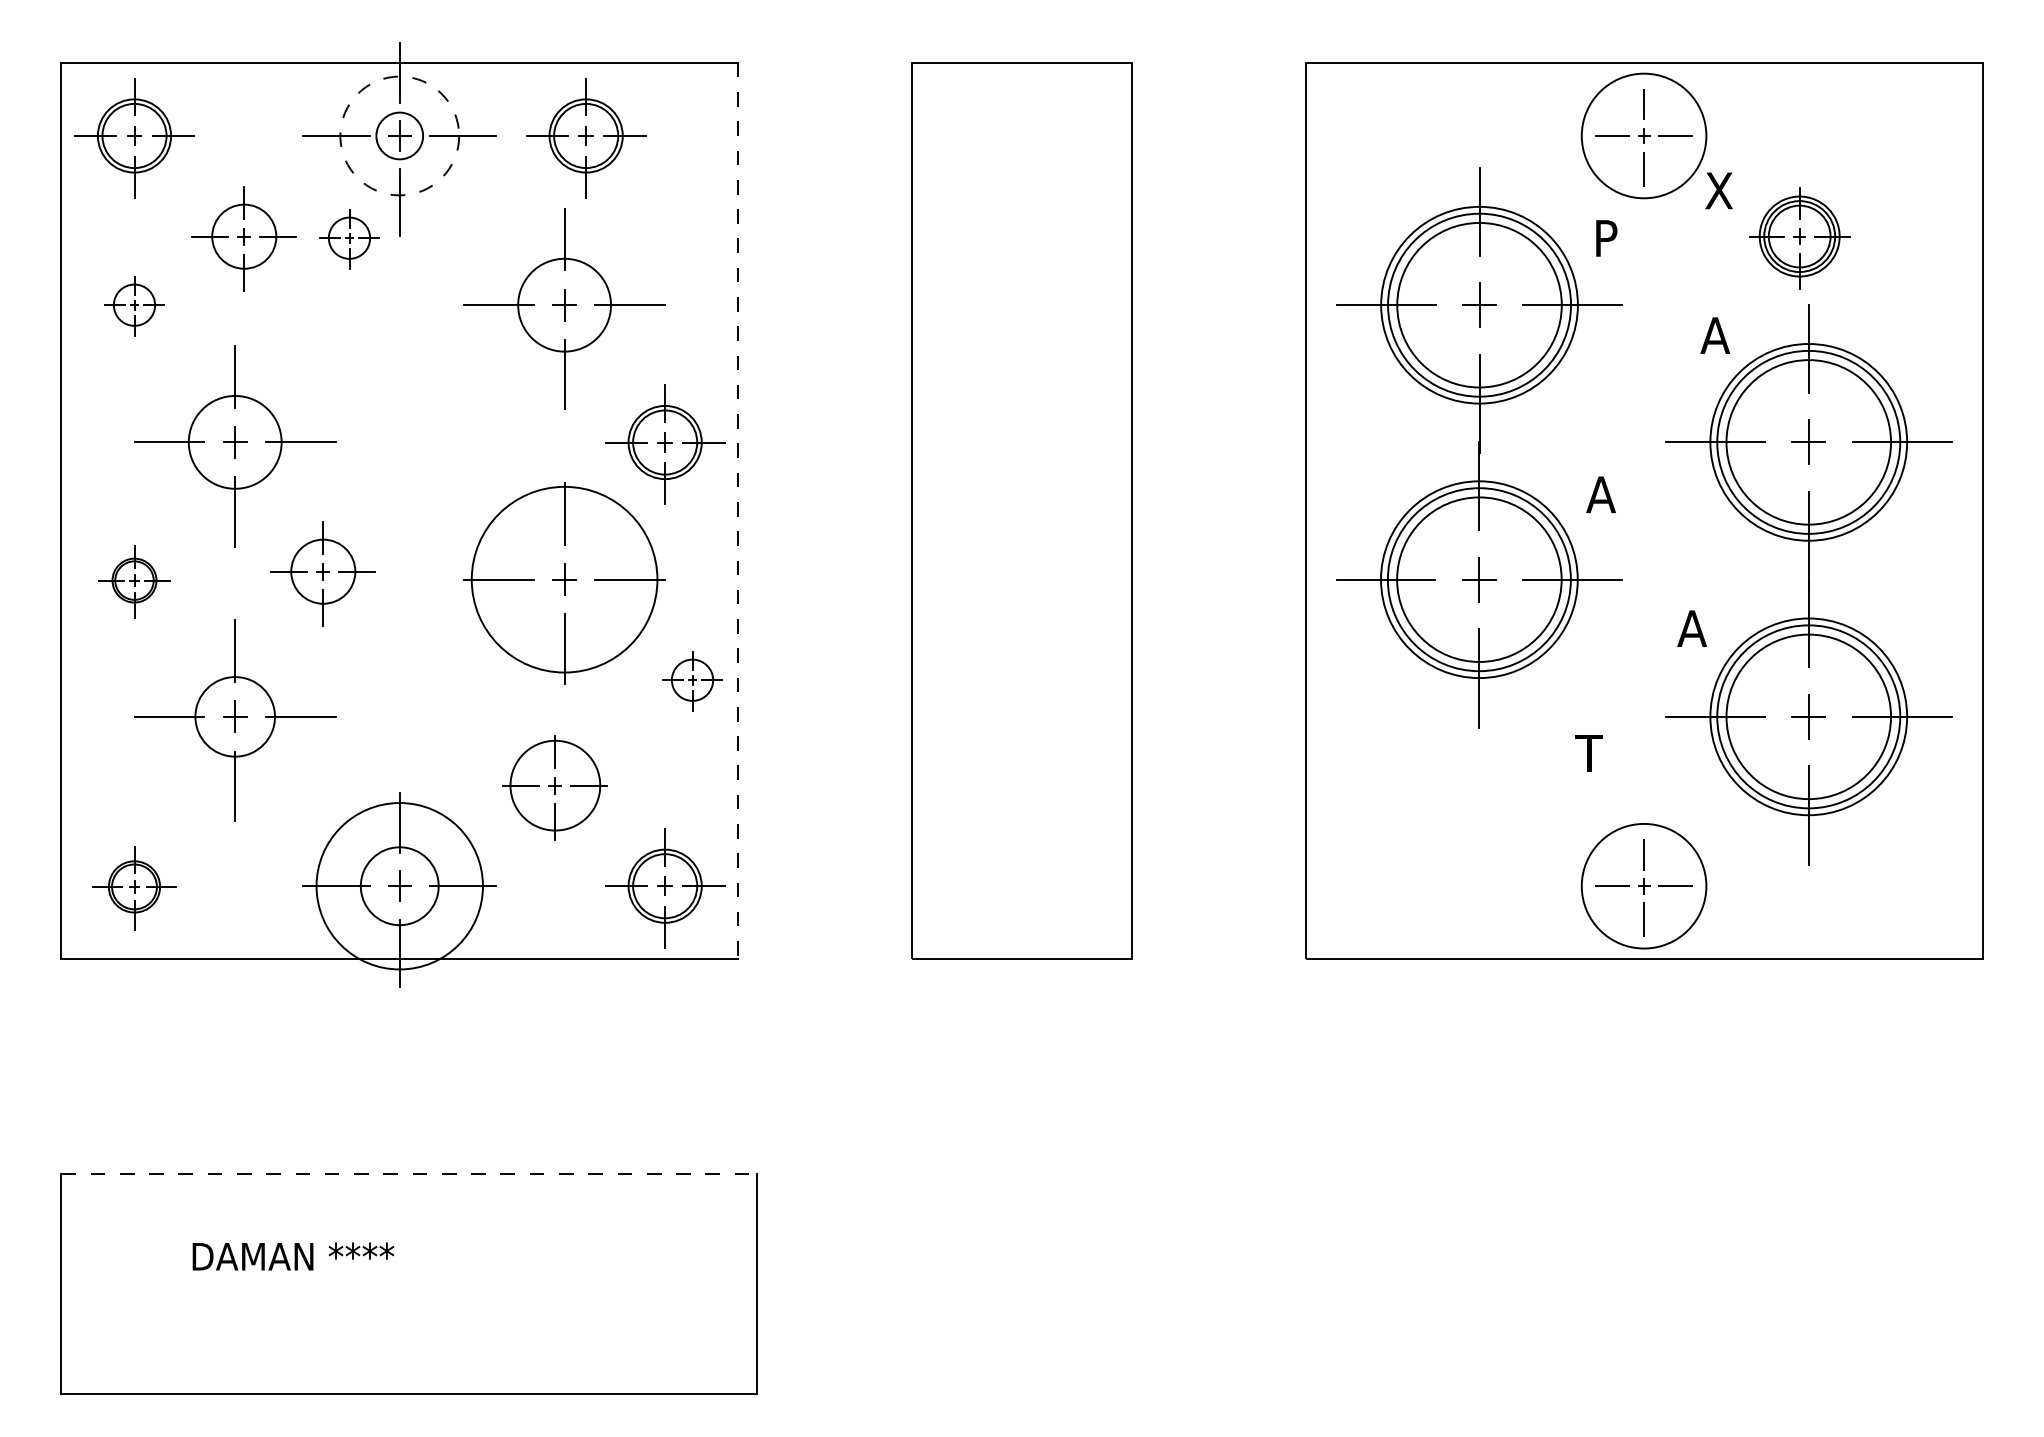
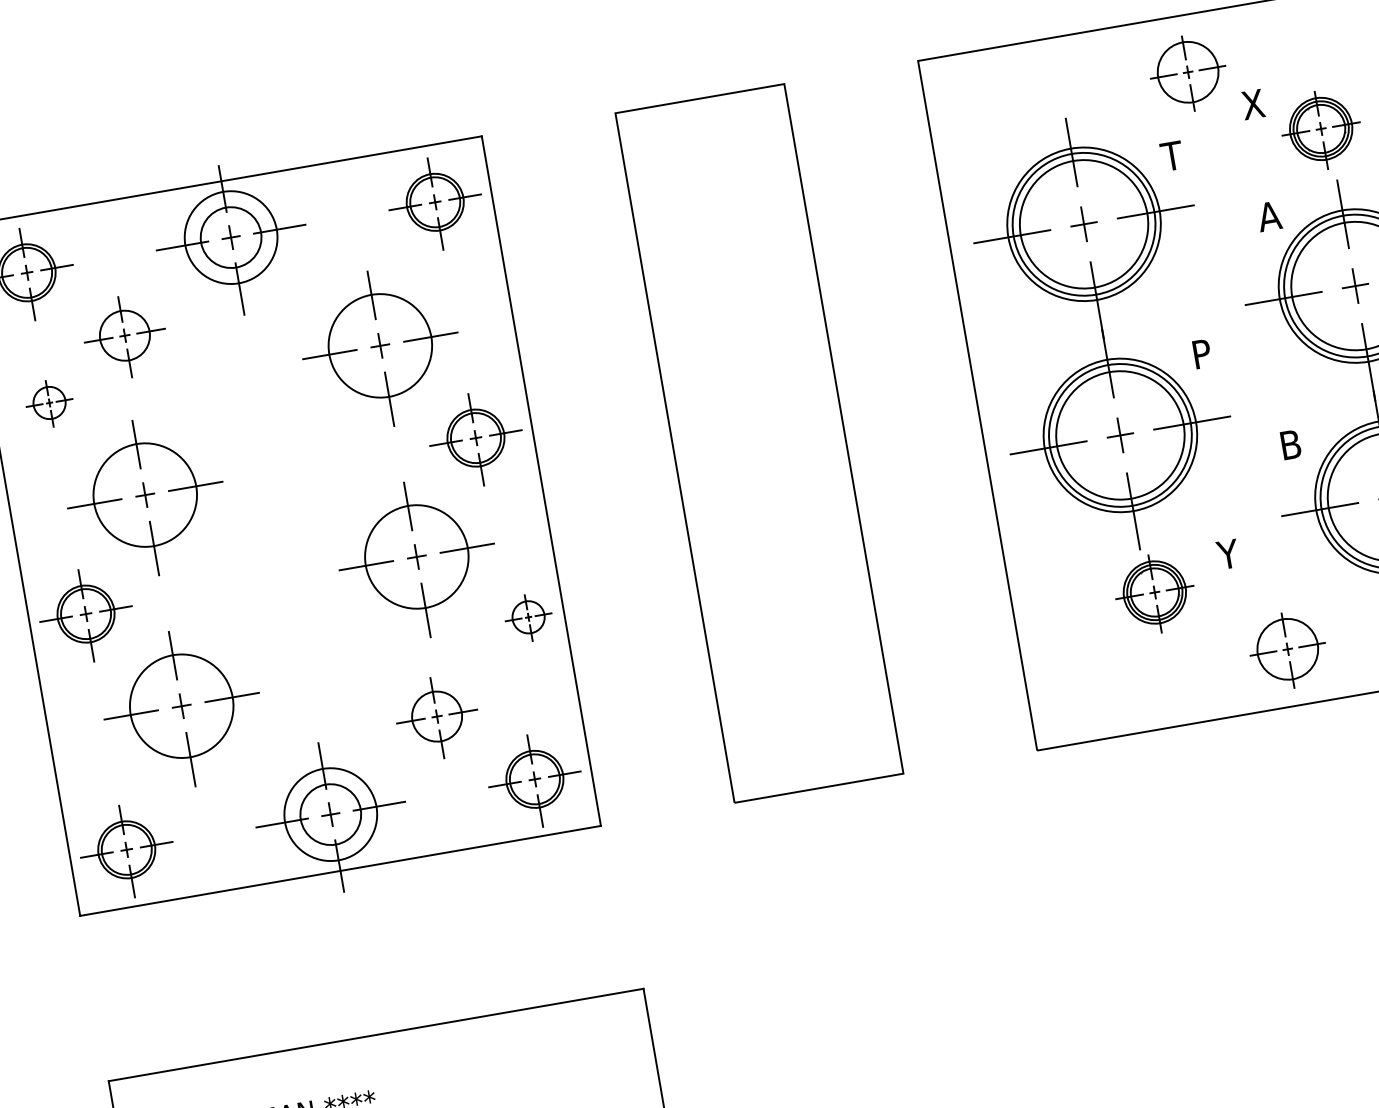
circle: (399, 135) -> (230, 237), dashed -> solid
circle: (399, 135) -> (230, 237), size x1.67
circle: (1644, 135) -> (1188, 71), size x0.62
part: (586, 138) -> (435, 204), moved
text: (1605, 238) -> (1172, 156), P -> T
part: (349, 239) -> (206, 323), removed
circle: (564, 304) -> (380, 345), size x1.43
circle: (234, 442) -> (144, 495), size x1.43
text: (1600, 494) -> (1202, 353), A -> P
line: (738, 511) -> (541, 481), dashed -> solid
part: (322, 573) -> (229, 584), removed
circle: (564, 579) -> (416, 556), size x0.71
part: (134, 581) -> (86, 615), size x1.67
text: (1692, 628) -> (1290, 444), A -> B
circle: (234, 716) -> (181, 706), size x1.67
text: (1588, 753) -> (1227, 554), T -> Y
circle: (555, 785) -> (437, 716), size x0.71
part: (1488, 787) -> (1155, 594), added
circle: (399, 885) -> (330, 814), size x0.71
circle: (1644, 886) -> (1288, 649), size x0.62
part: (134, 888) -> (127, 851), size x1.43
line: (408, 1174) -> (375, 1035), dashed -> solid

